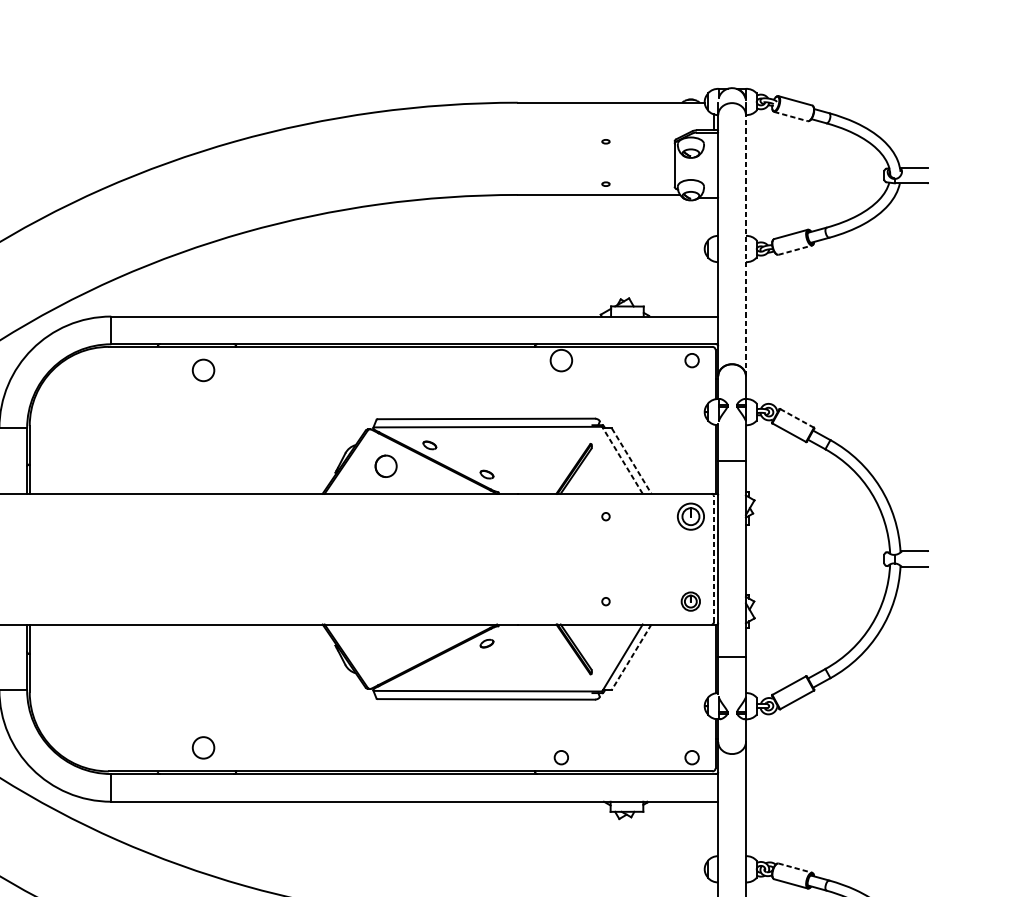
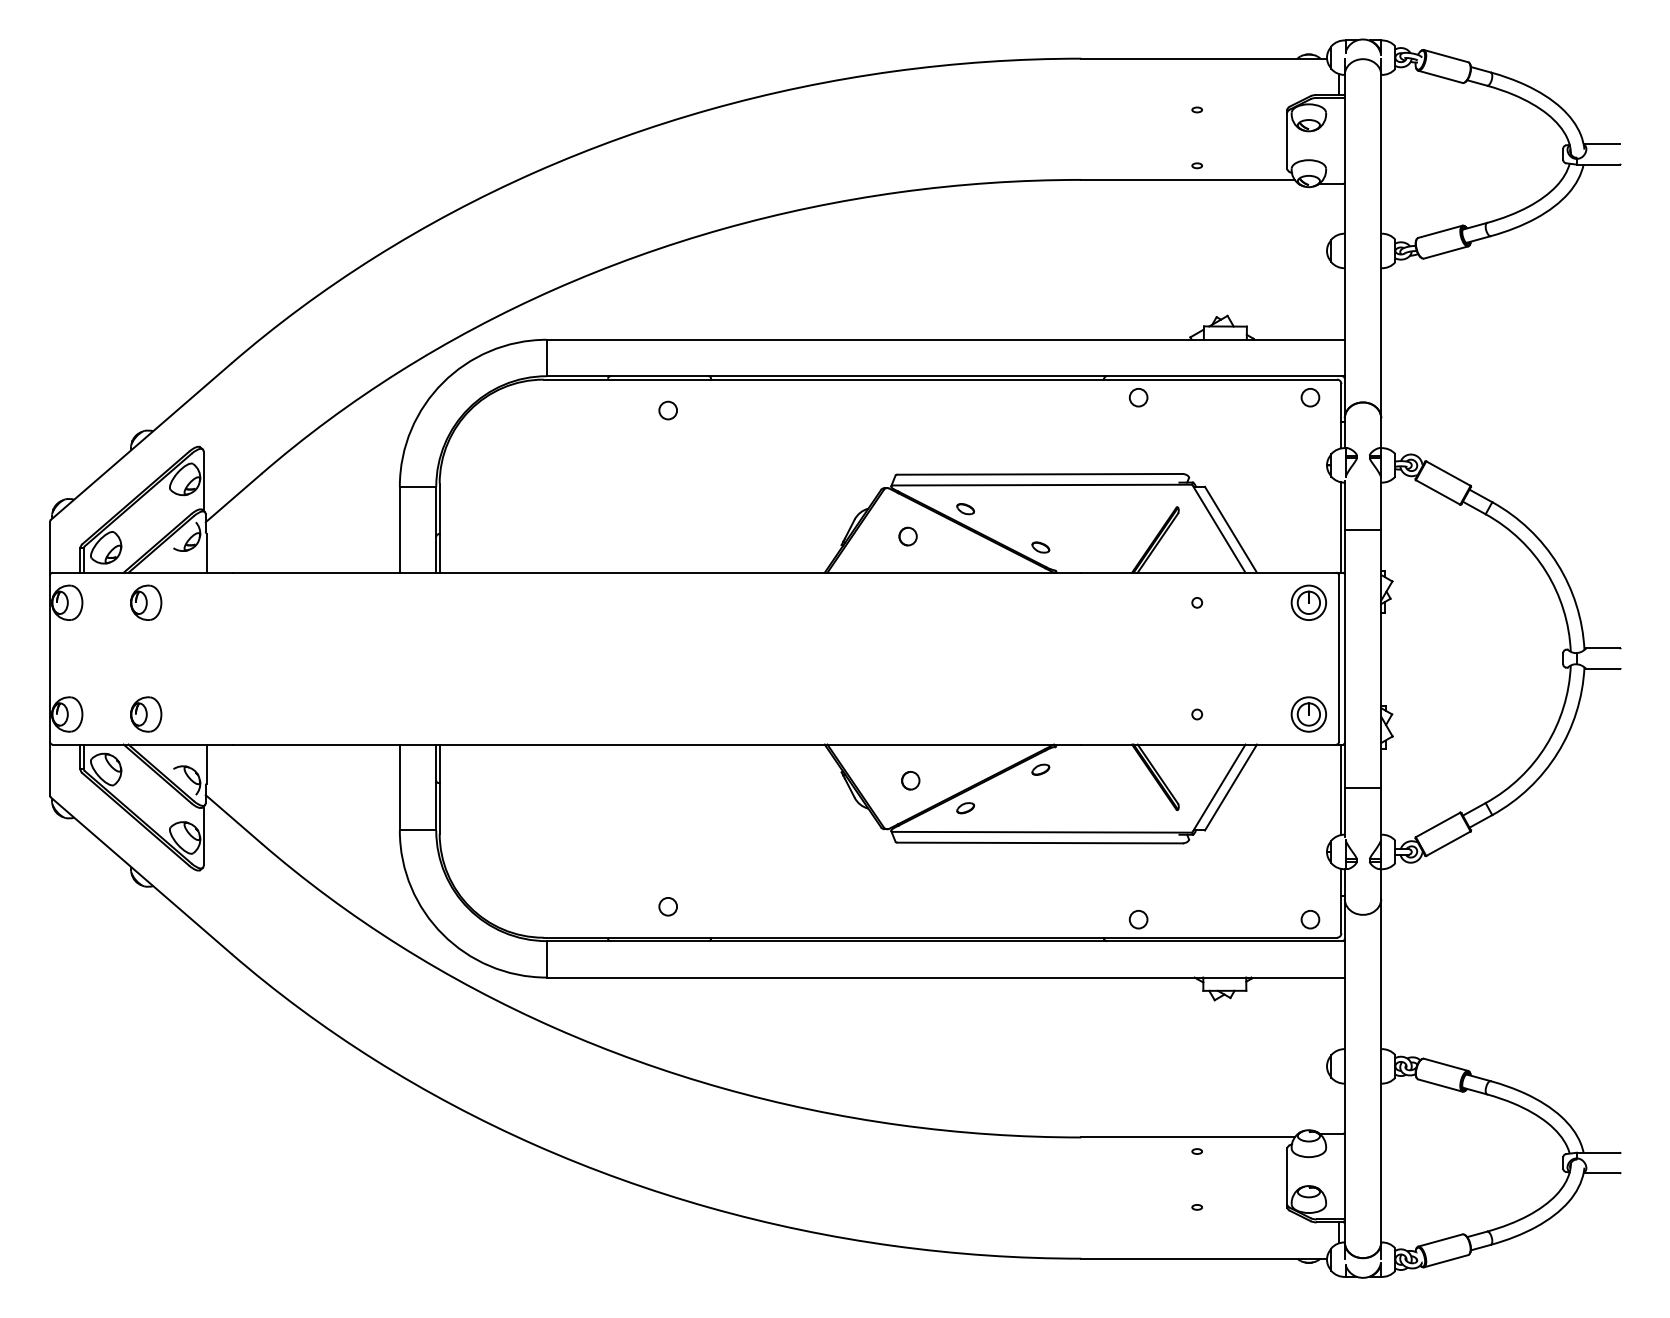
line: (791, 116) -> (1440, 76), dashed -> solid
line: (746, 245) -> (1381, 246), dashed -> solid
line: (795, 250) -> (1446, 252), dashed -> solid
circle: (561, 360) -> (1138, 397), size x0.62
circle: (203, 370) -> (668, 410), size x0.62
line: (797, 418) -> (1448, 473), dashed -> solid
line: (622, 460) -> (1219, 529), dashed -> solid
line: (632, 461) -> (1231, 530), dashed -> solid
part: (385, 466) -> (907, 536), size x0.62
line: (713, 559) -> (1338, 658), dashed -> solid
part: (690, 601) -> (1308, 714), size x1.43
part: (387, 651) -> (910, 780), added
line: (631, 657) -> (1230, 787), dashed -> solid
part: (429, 673) -> (965, 808), added
circle: (203, 747) -> (668, 906), size x0.62
line: (795, 867) -> (1446, 1064), dashed -> solid

